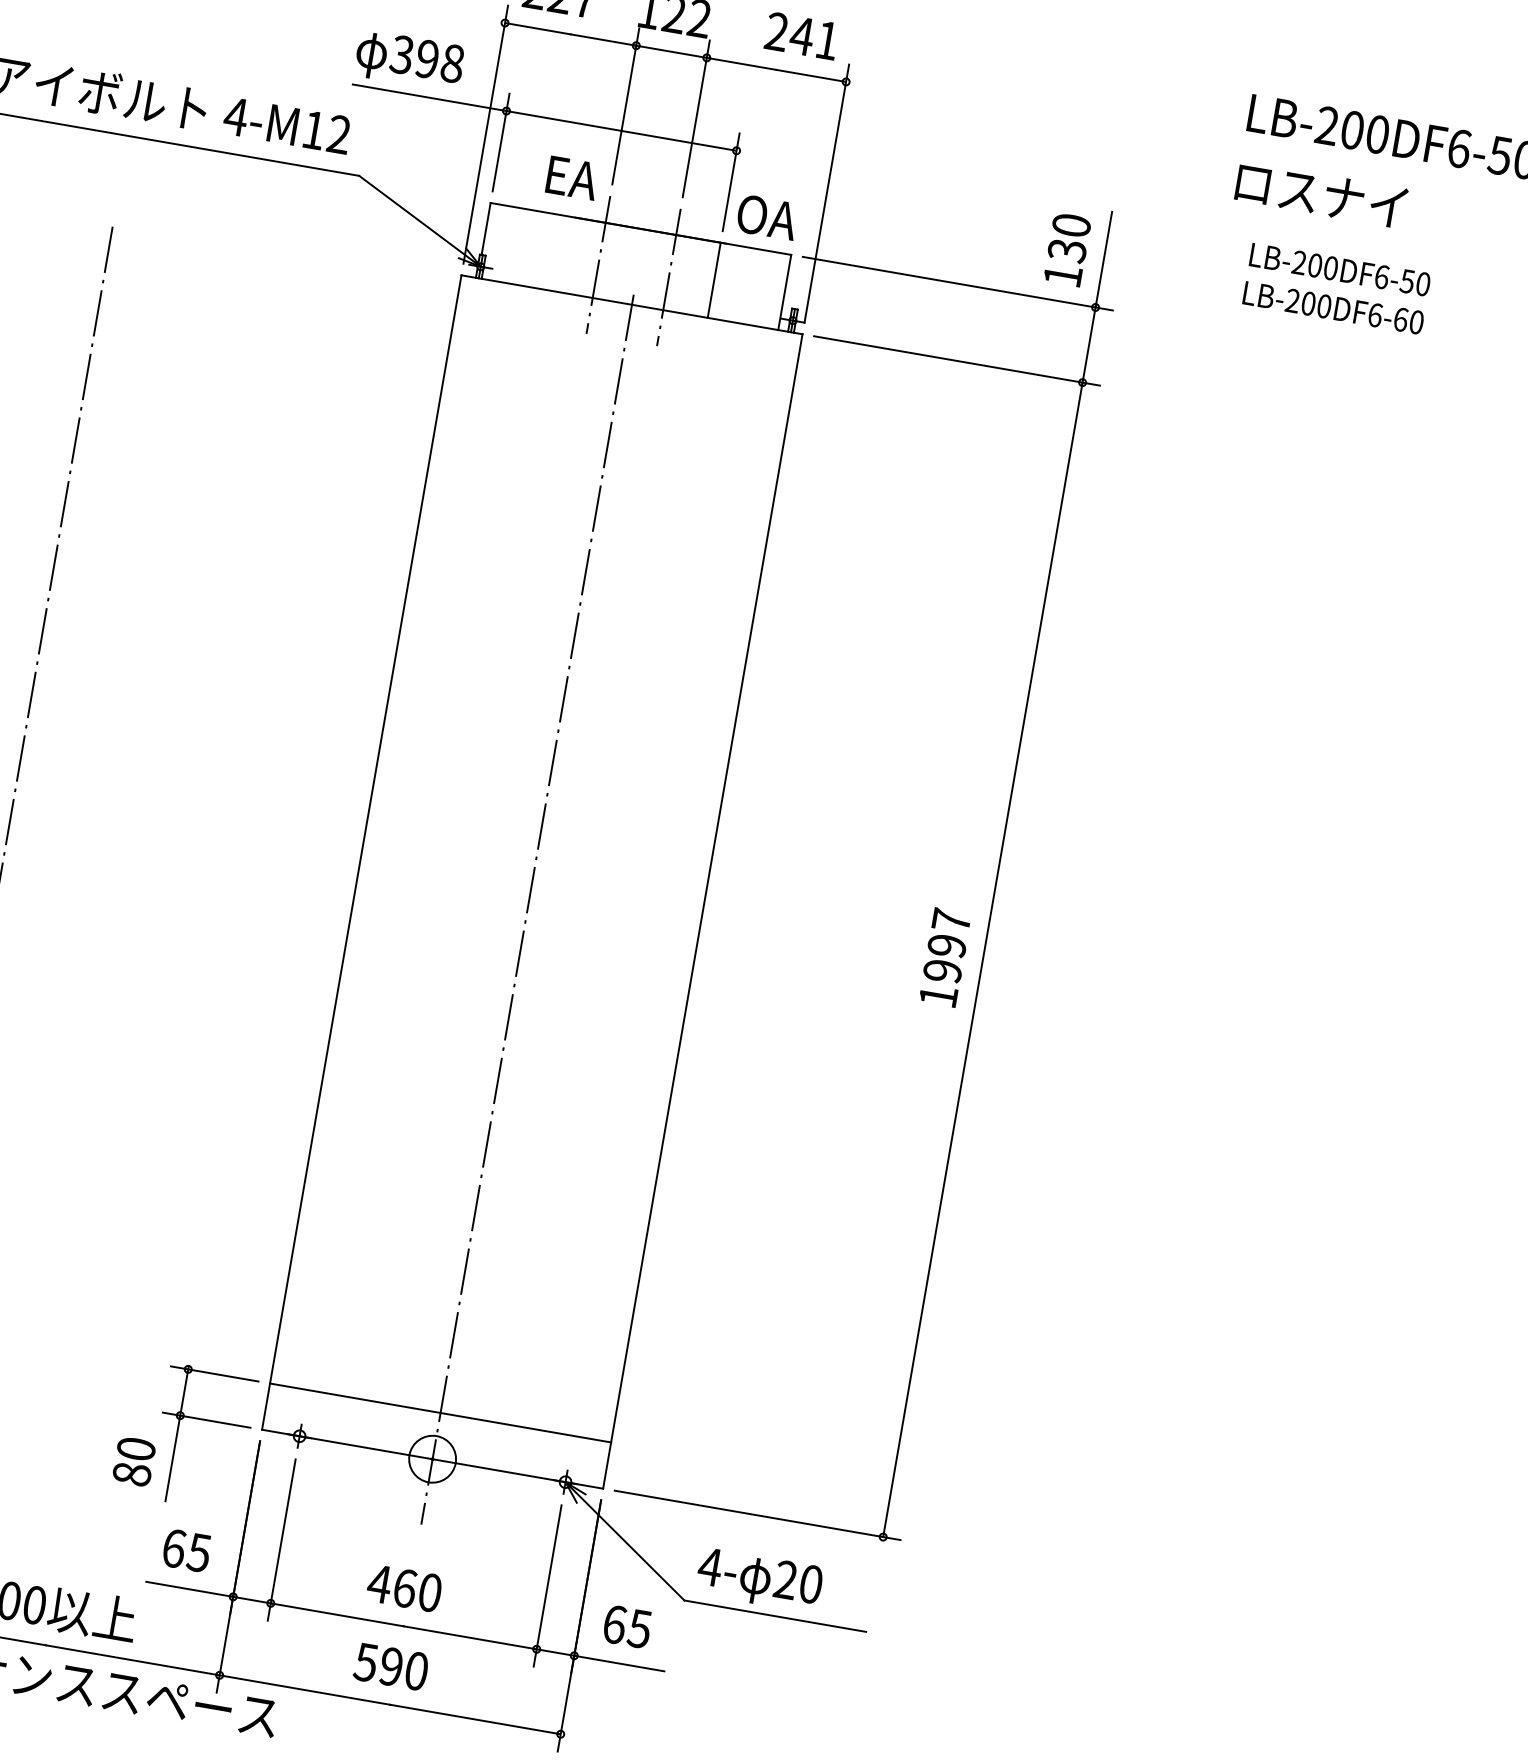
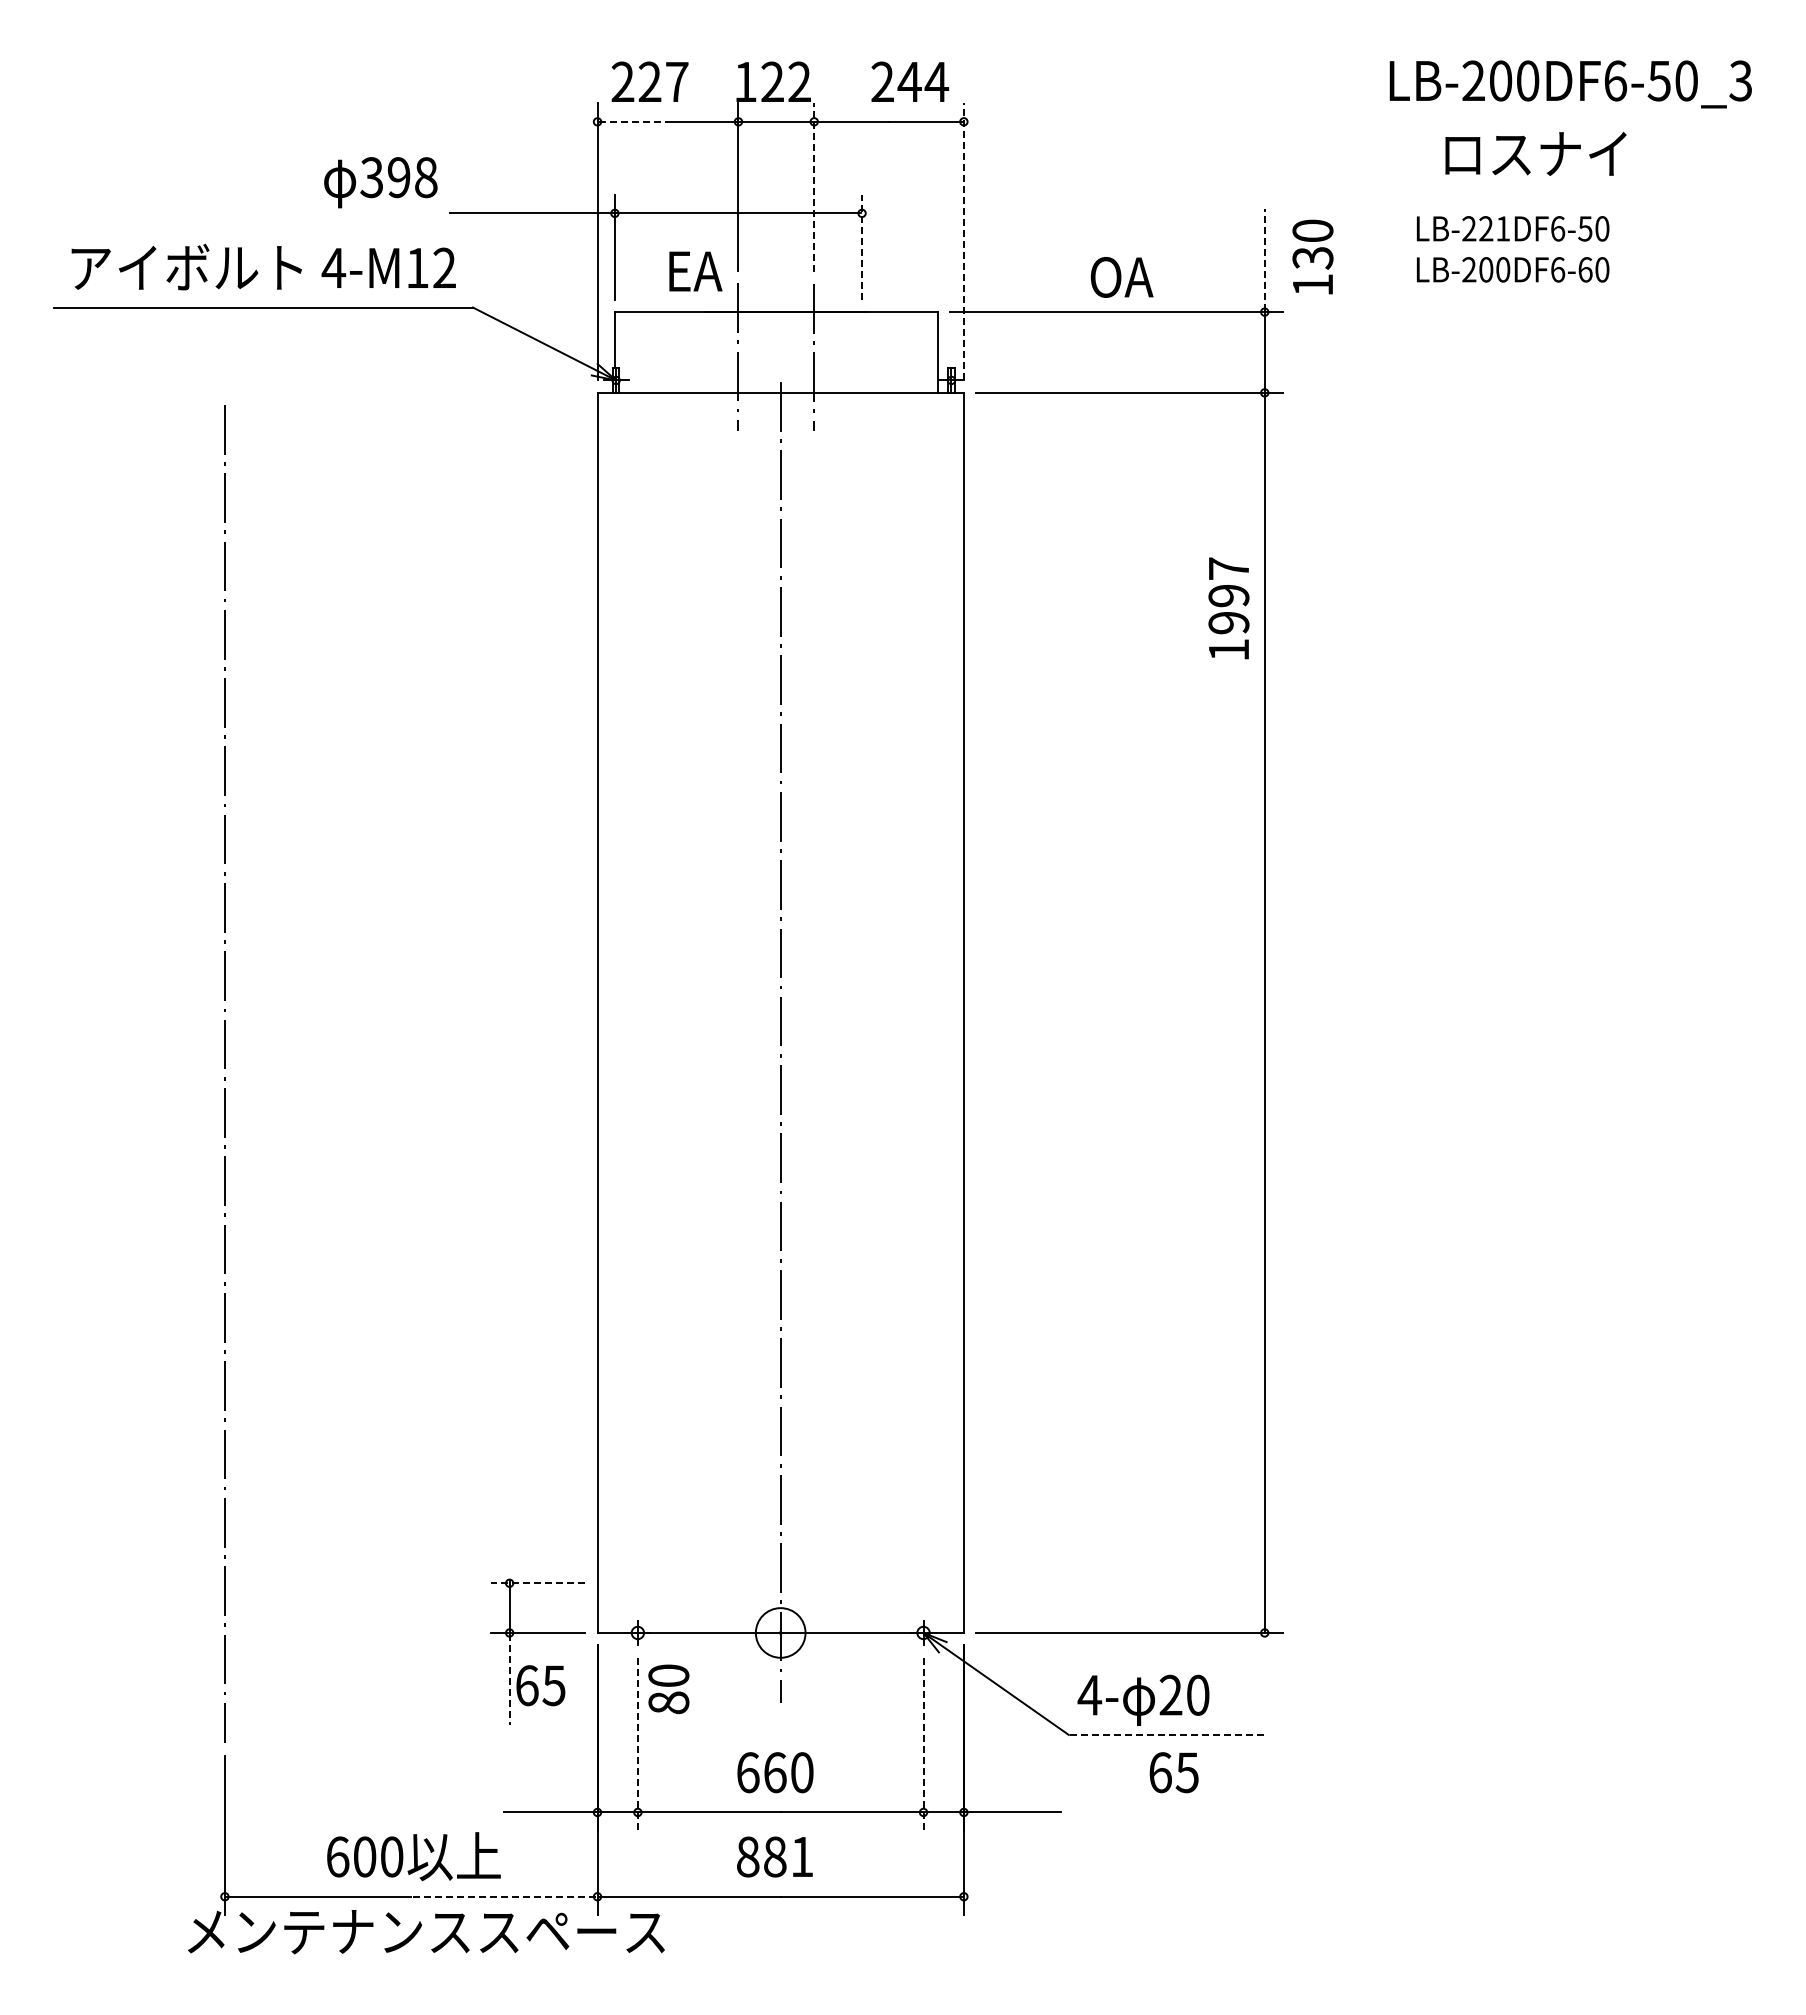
line: (538, 28) -> (633, 121), solid -> dashed
text: (827, 39) -> (936, 81), 241 -> 244
text: (409, 60) -> (380, 182), moved
line: (696, 118) -> (814, 186), solid -> dashed
line: (731, 181) -> (862, 246), solid -> dashed
line: (826, 193) -> (963, 241), solid -> dashed
text: (1321, 194) -> (1535, 153), moved
text: (766, 217) -> (1121, 277), moved
text: (1067, 249) -> (1312, 256), moved
line: (1103, 259) -> (1264, 260), solid -> dashed
text: (1322, 266) -> (1494, 228), LB-200DF6-50 -> LB-221DF6-50
line: (714, 280) -> (862, 352), removed
text: (944, 957) -> (1228, 608), moved
line: (214, 1374) -> (537, 1583), solid -> dashed
line: (440, 1413) -> (780, 1583), removed
line: (172, 1459) -> (509, 1680), solid -> dashed
text: (133, 1461) -> (668, 1689), moved
line: (281, 1540) -> (637, 1744), solid -> dashed
text: (186, 1550) -> (540, 1685), moved
text: (379, 1583) -> (747, 1772), 460 -> 660
line: (547, 1586) -> (923, 1744), solid -> dashed
line: (775, 1615) -> (1166, 1734), solid -> dashed
text: (626, 1626) -> (1173, 1772), moved
line: (132, 1659) -> (503, 1896), solid -> dashed
text: (390, 1666) -> (774, 1856), 590 -> 881

